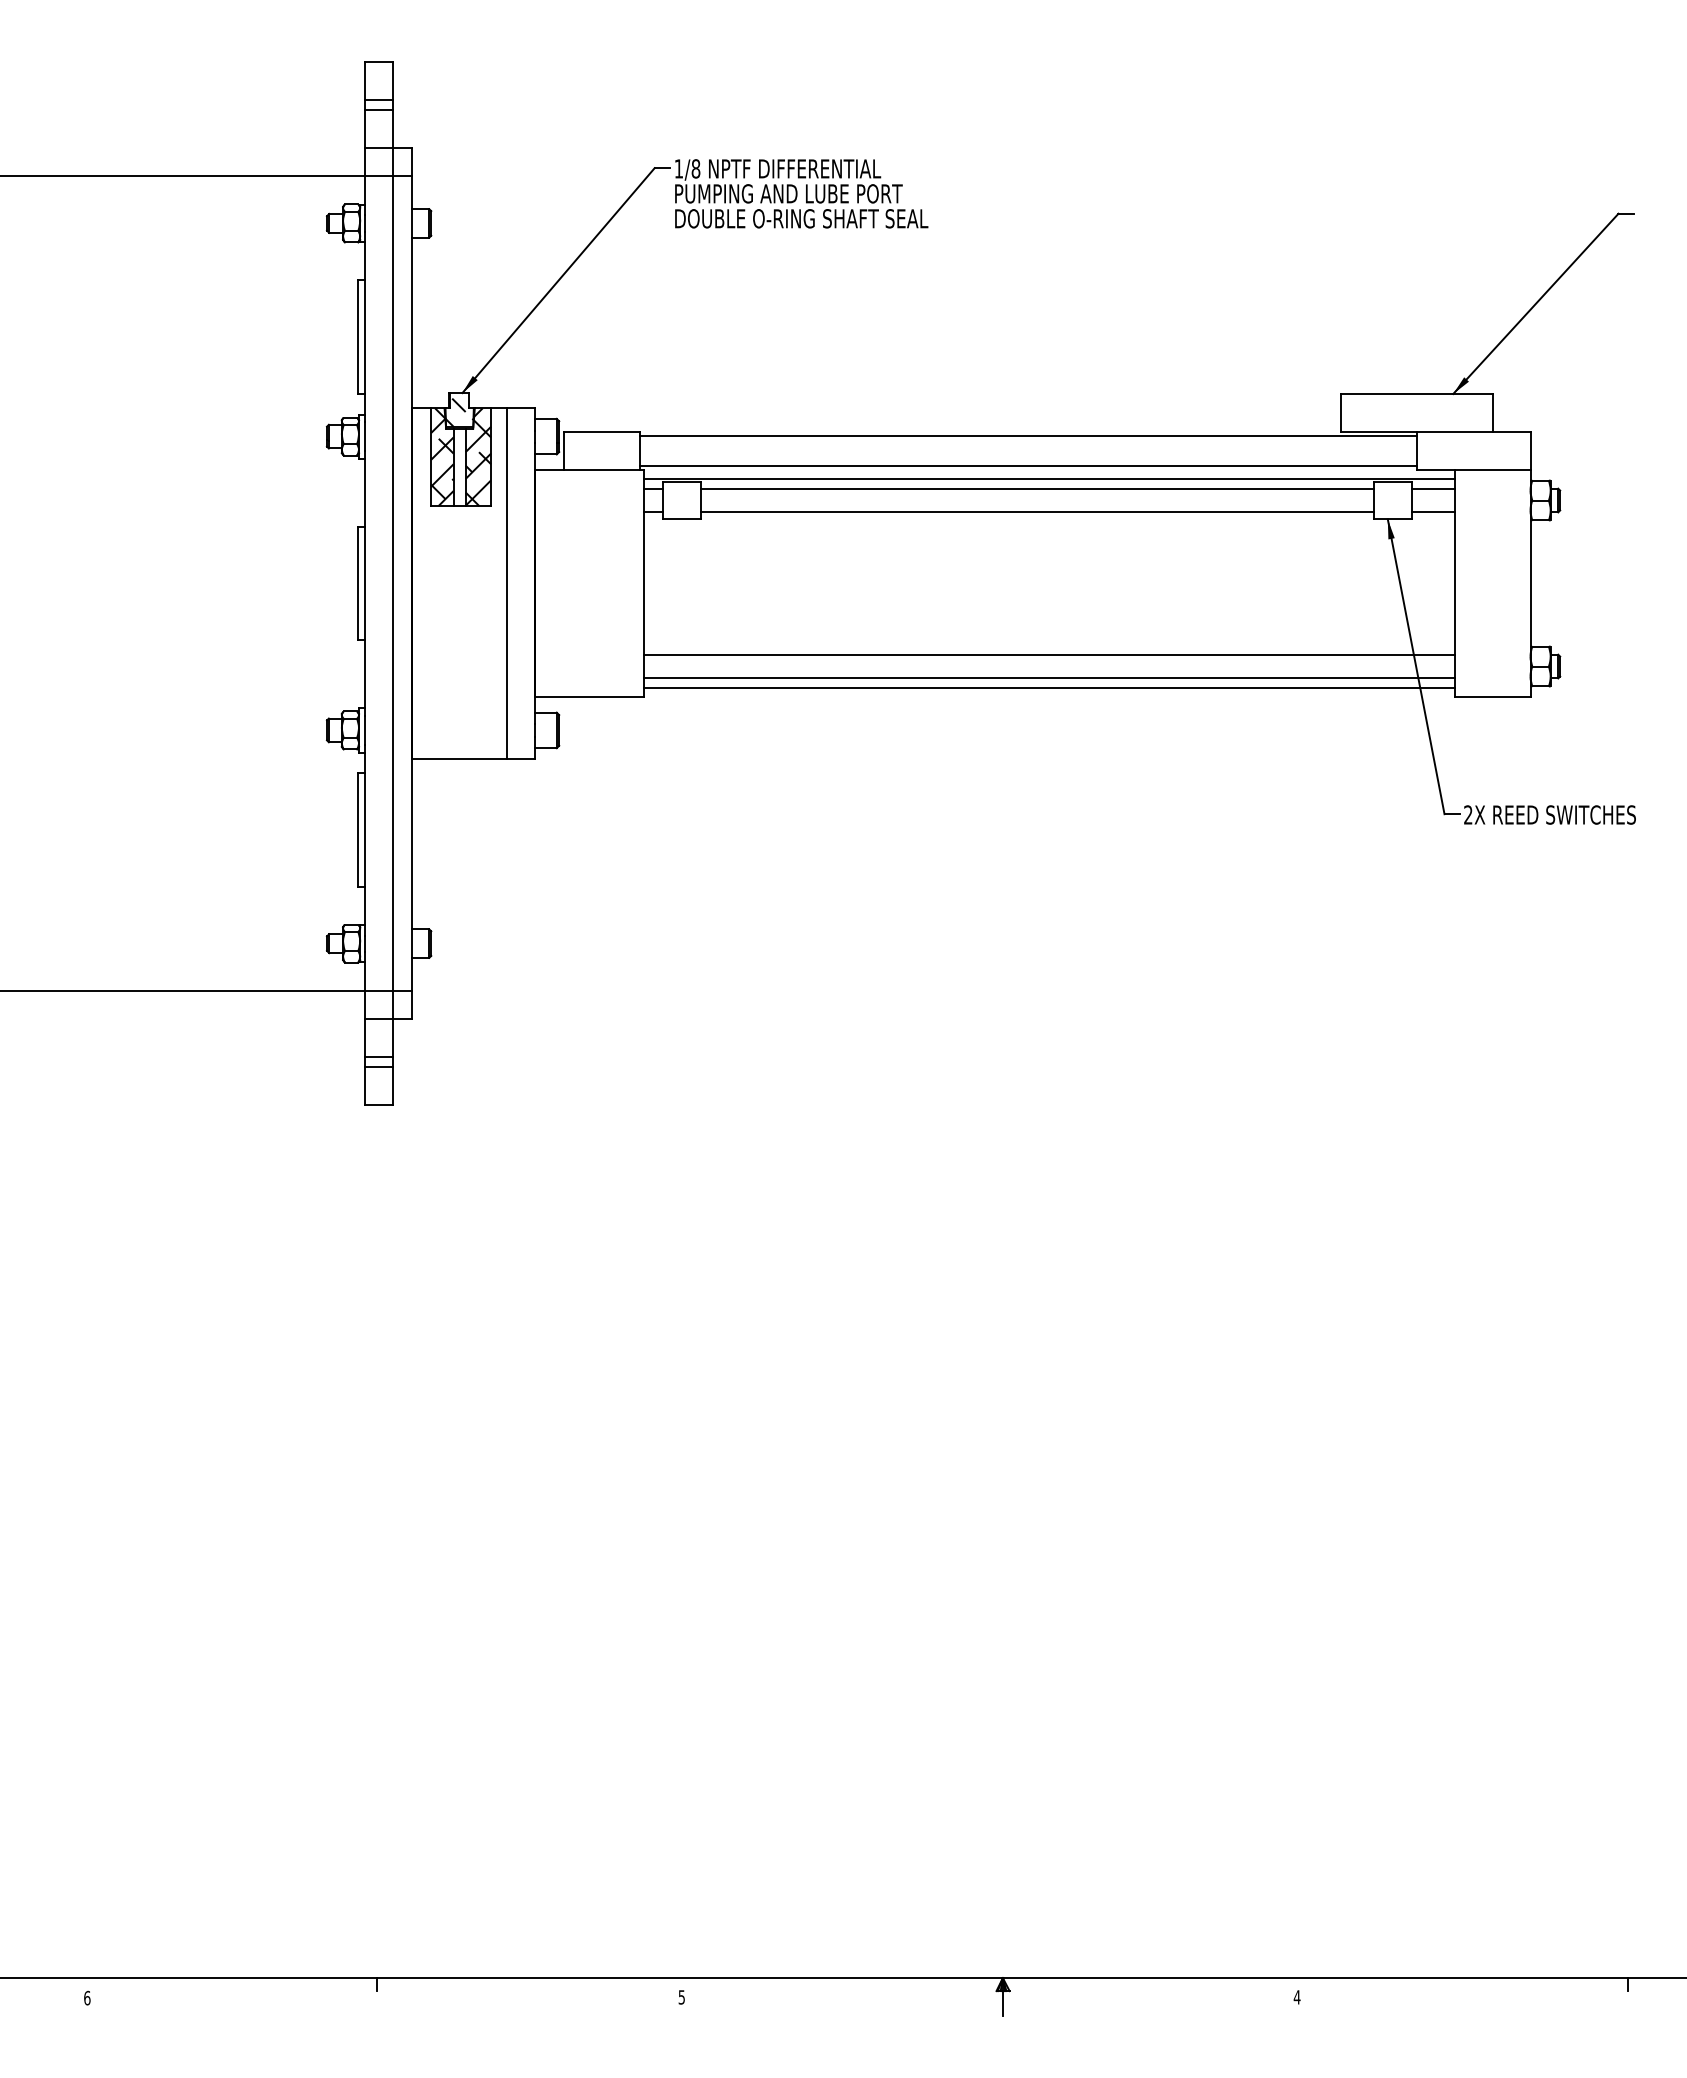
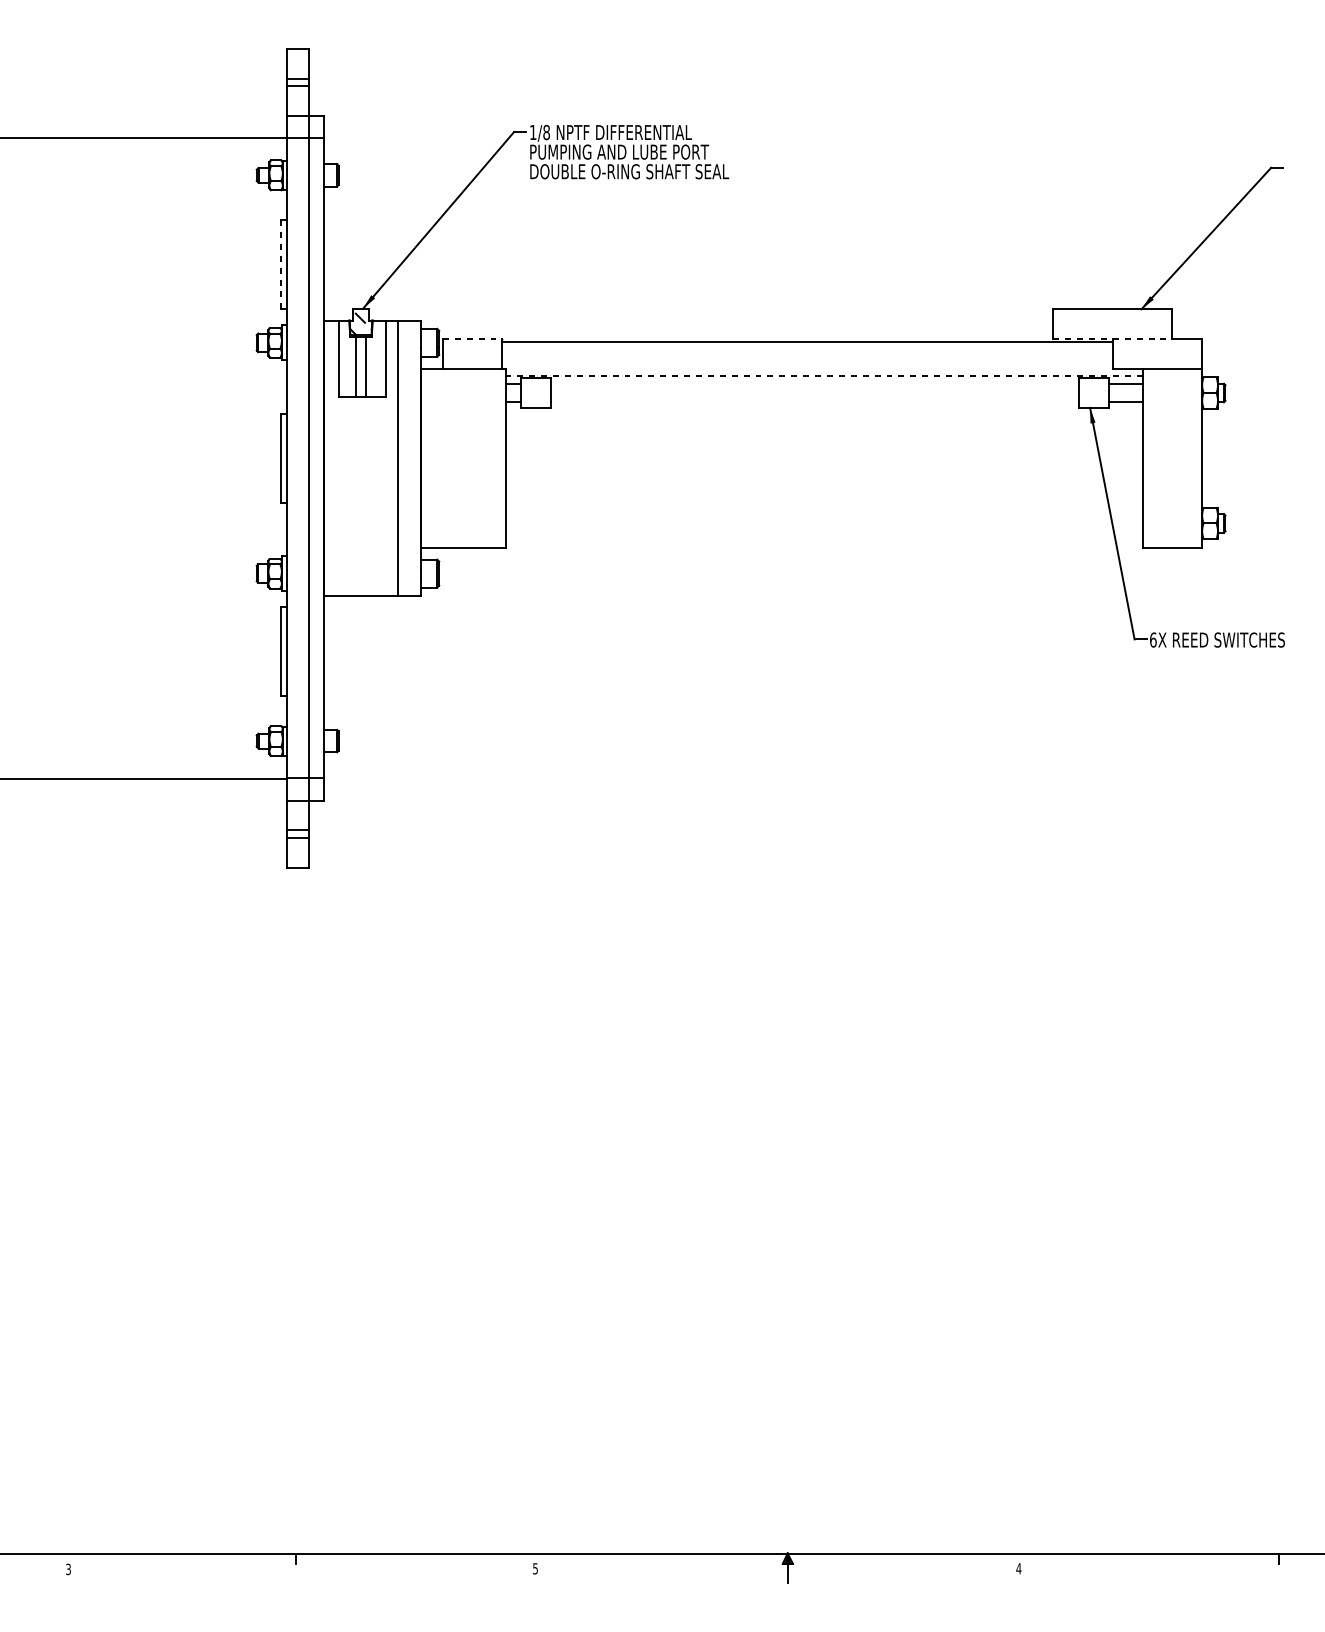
line: (358, 337) -> (281, 264), solid -> dashed
line: (601, 431) -> (472, 338), solid -> dashed
line: (1416, 431) -> (1112, 338), solid -> dashed
hatch: (442, 457) -> (347, 359), removed
hatch: (478, 457) -> (375, 359), removed
line: (1027, 466) -> (807, 366), removed
line: (1049, 479) -> (824, 376), solid -> dashed
line: (1037, 488) -> (814, 383), removed
line: (1037, 512) -> (814, 402), removed
line: (1049, 654) -> (824, 513), removed
line: (1049, 678) -> (824, 532), removed
line: (1049, 687) -> (824, 539), removed
text: (1468, 814) -> (1153, 639), 2X -> 6X
text: (87, 1997) -> (68, 1568), 6 -> 3

